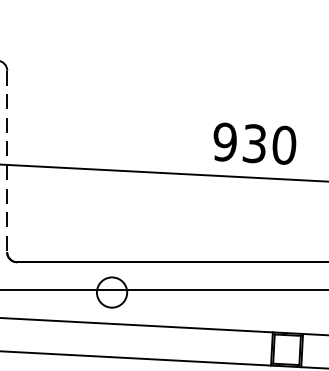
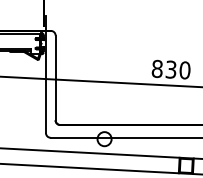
text: (223, 143) -> (156, 69), 930 -> 830
line: (6, 162) -> (55, 78), dashed -> solid

